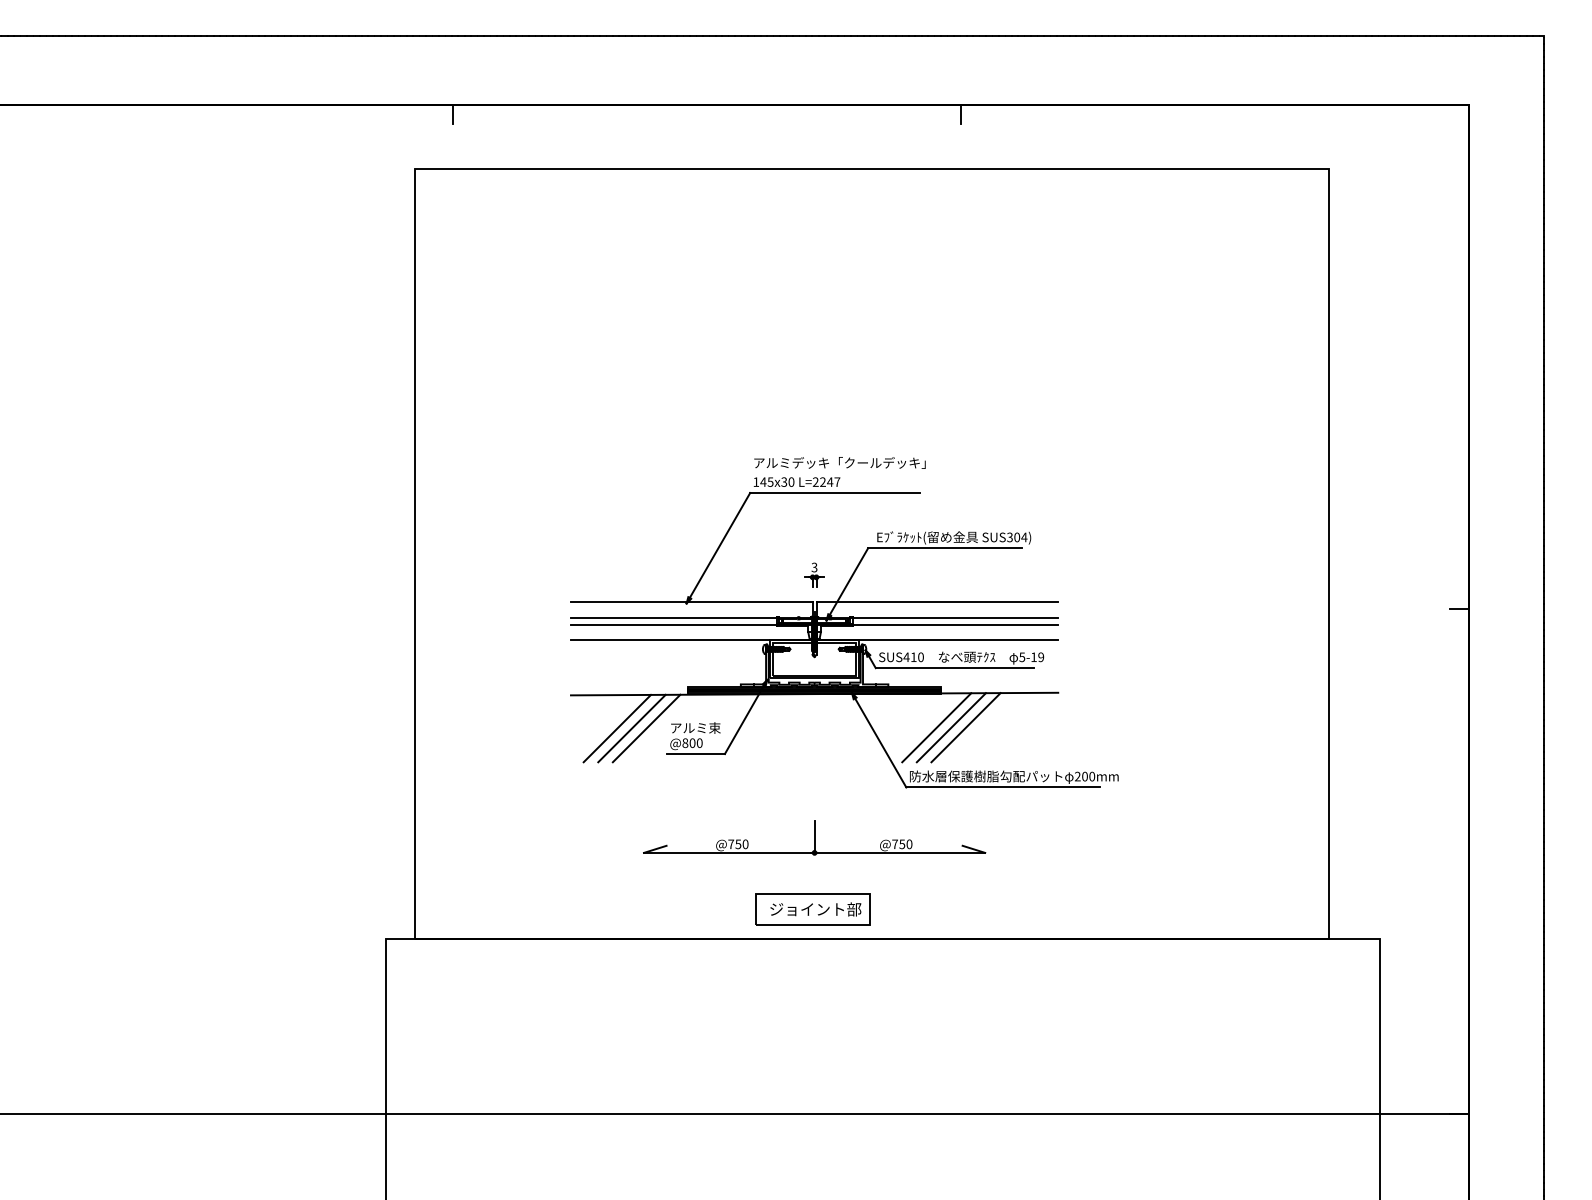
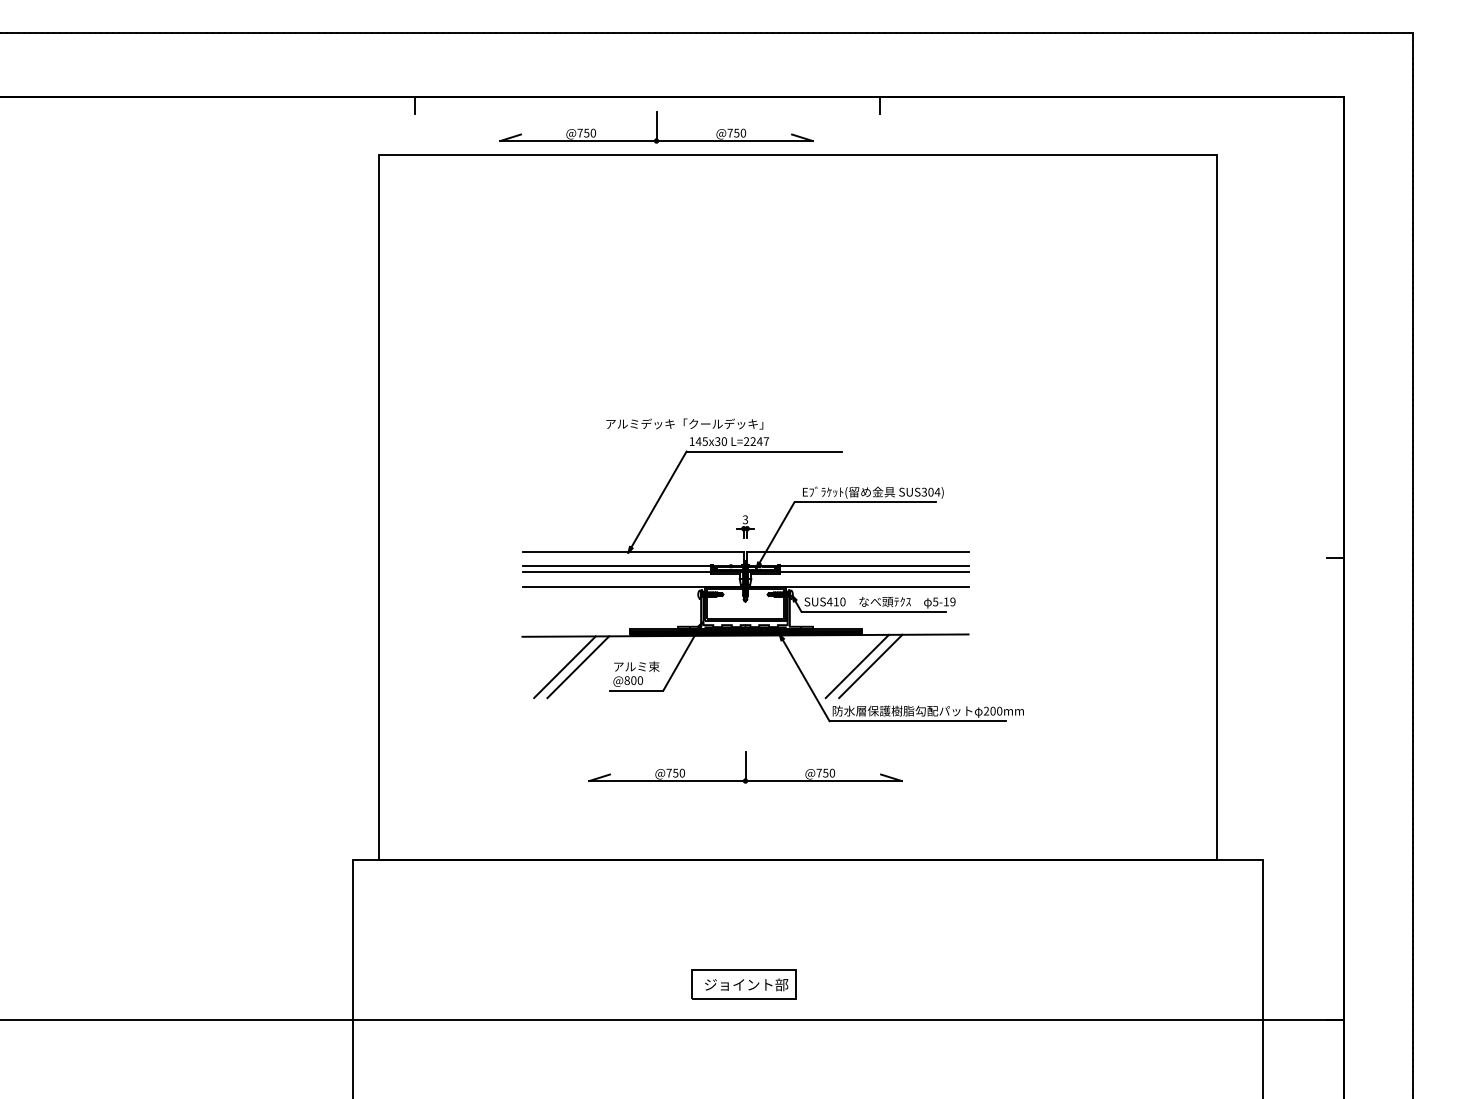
part: (717, 139) -> (656, 127), added
text: (839, 462) -> (684, 423), moved
line: (965, 727) -> (883, 666), removed
line: (646, 728) -> (591, 667), removed
part: (812, 909) -> (743, 984), moved

